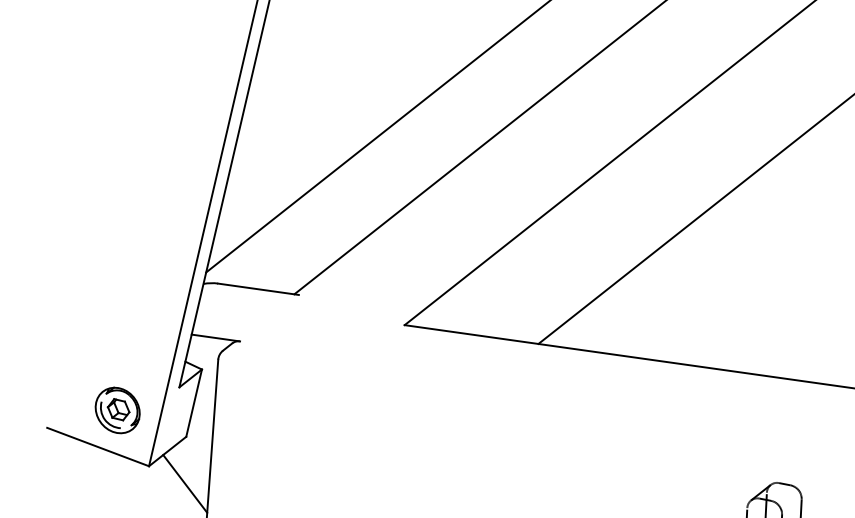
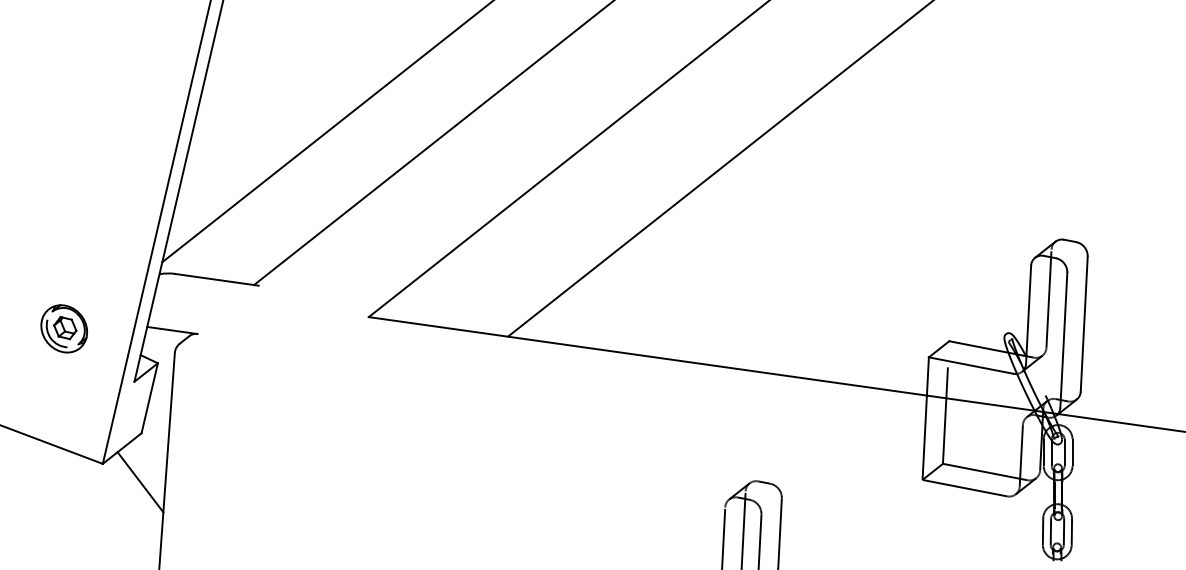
part: (117, 410) -> (64, 328), moved

